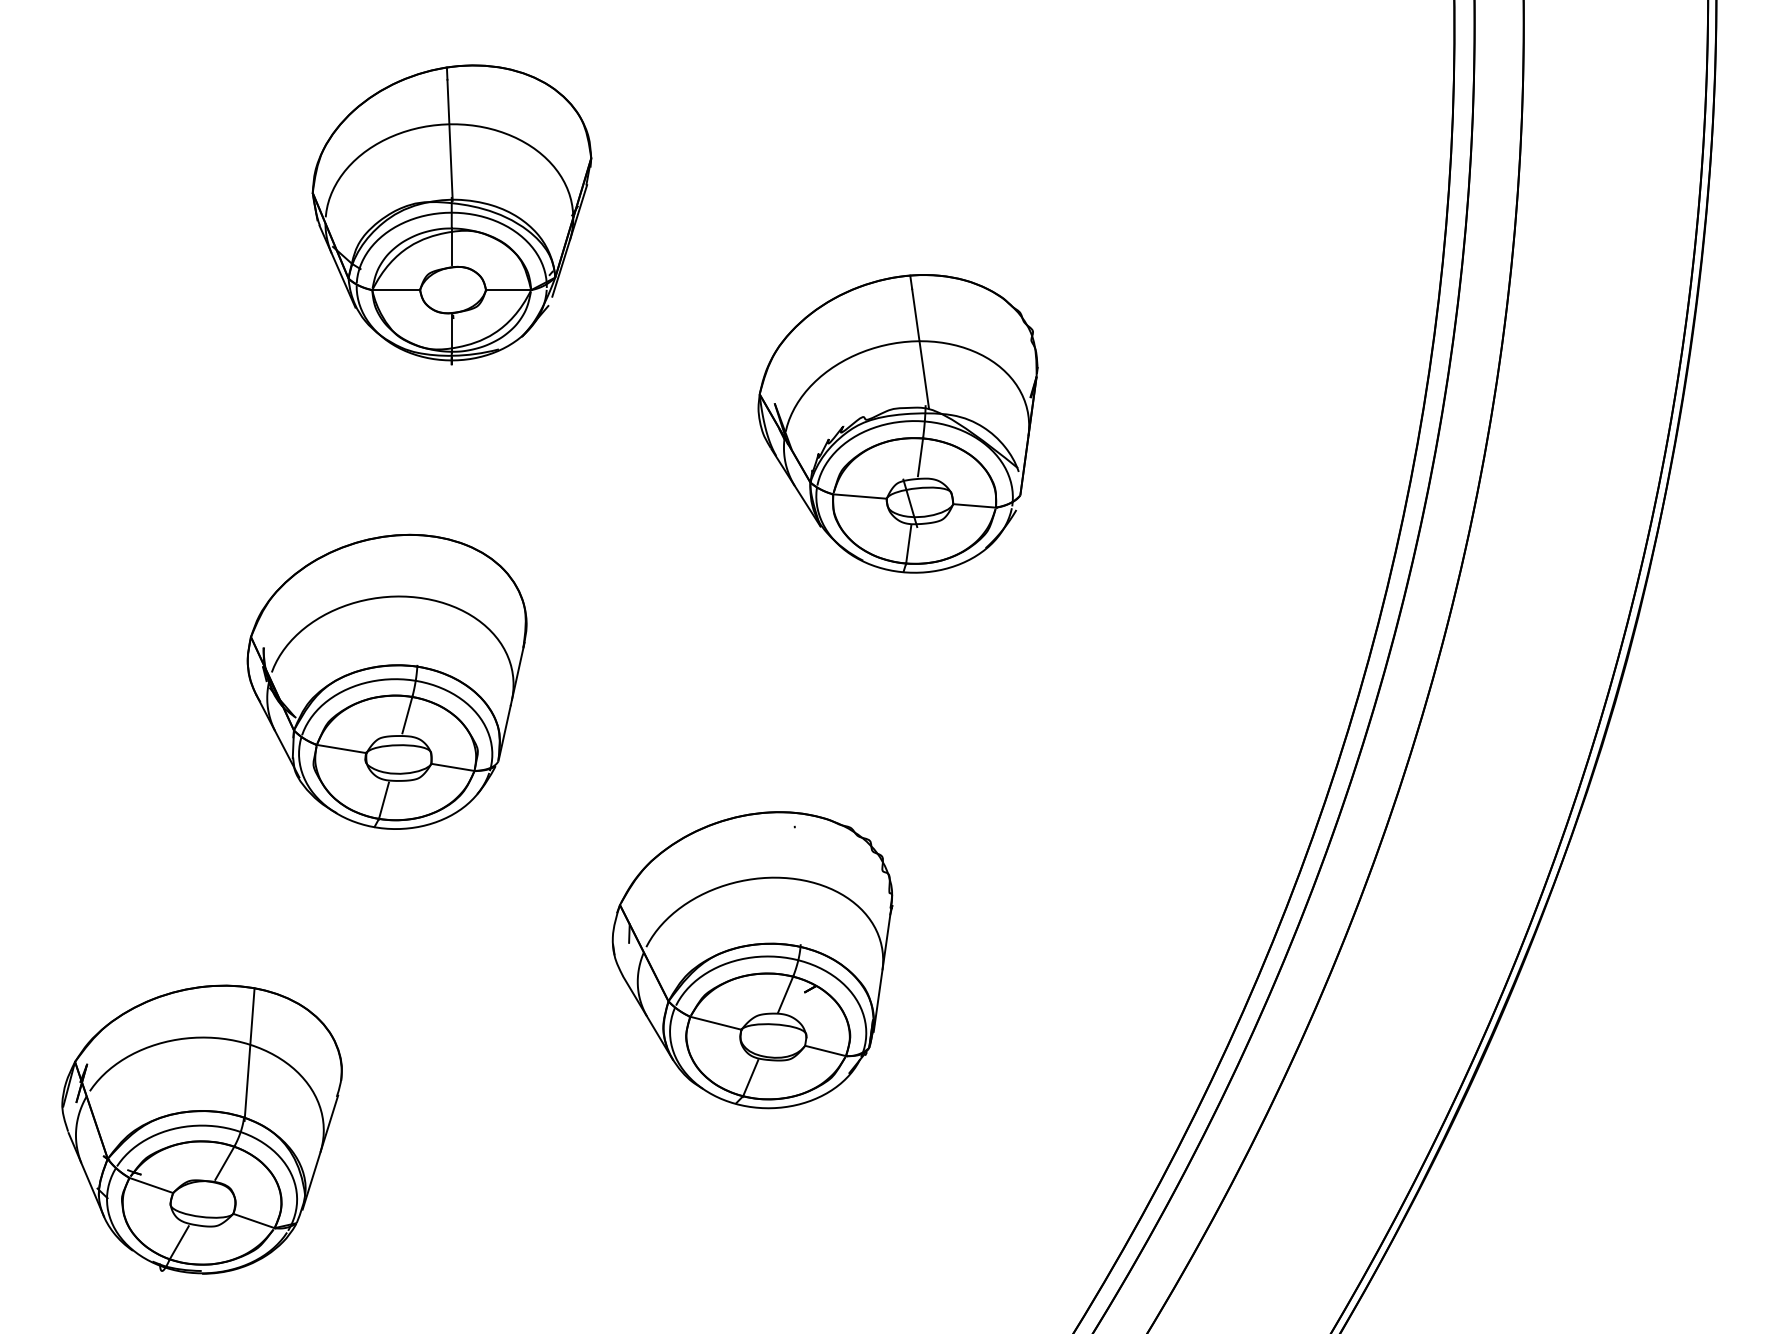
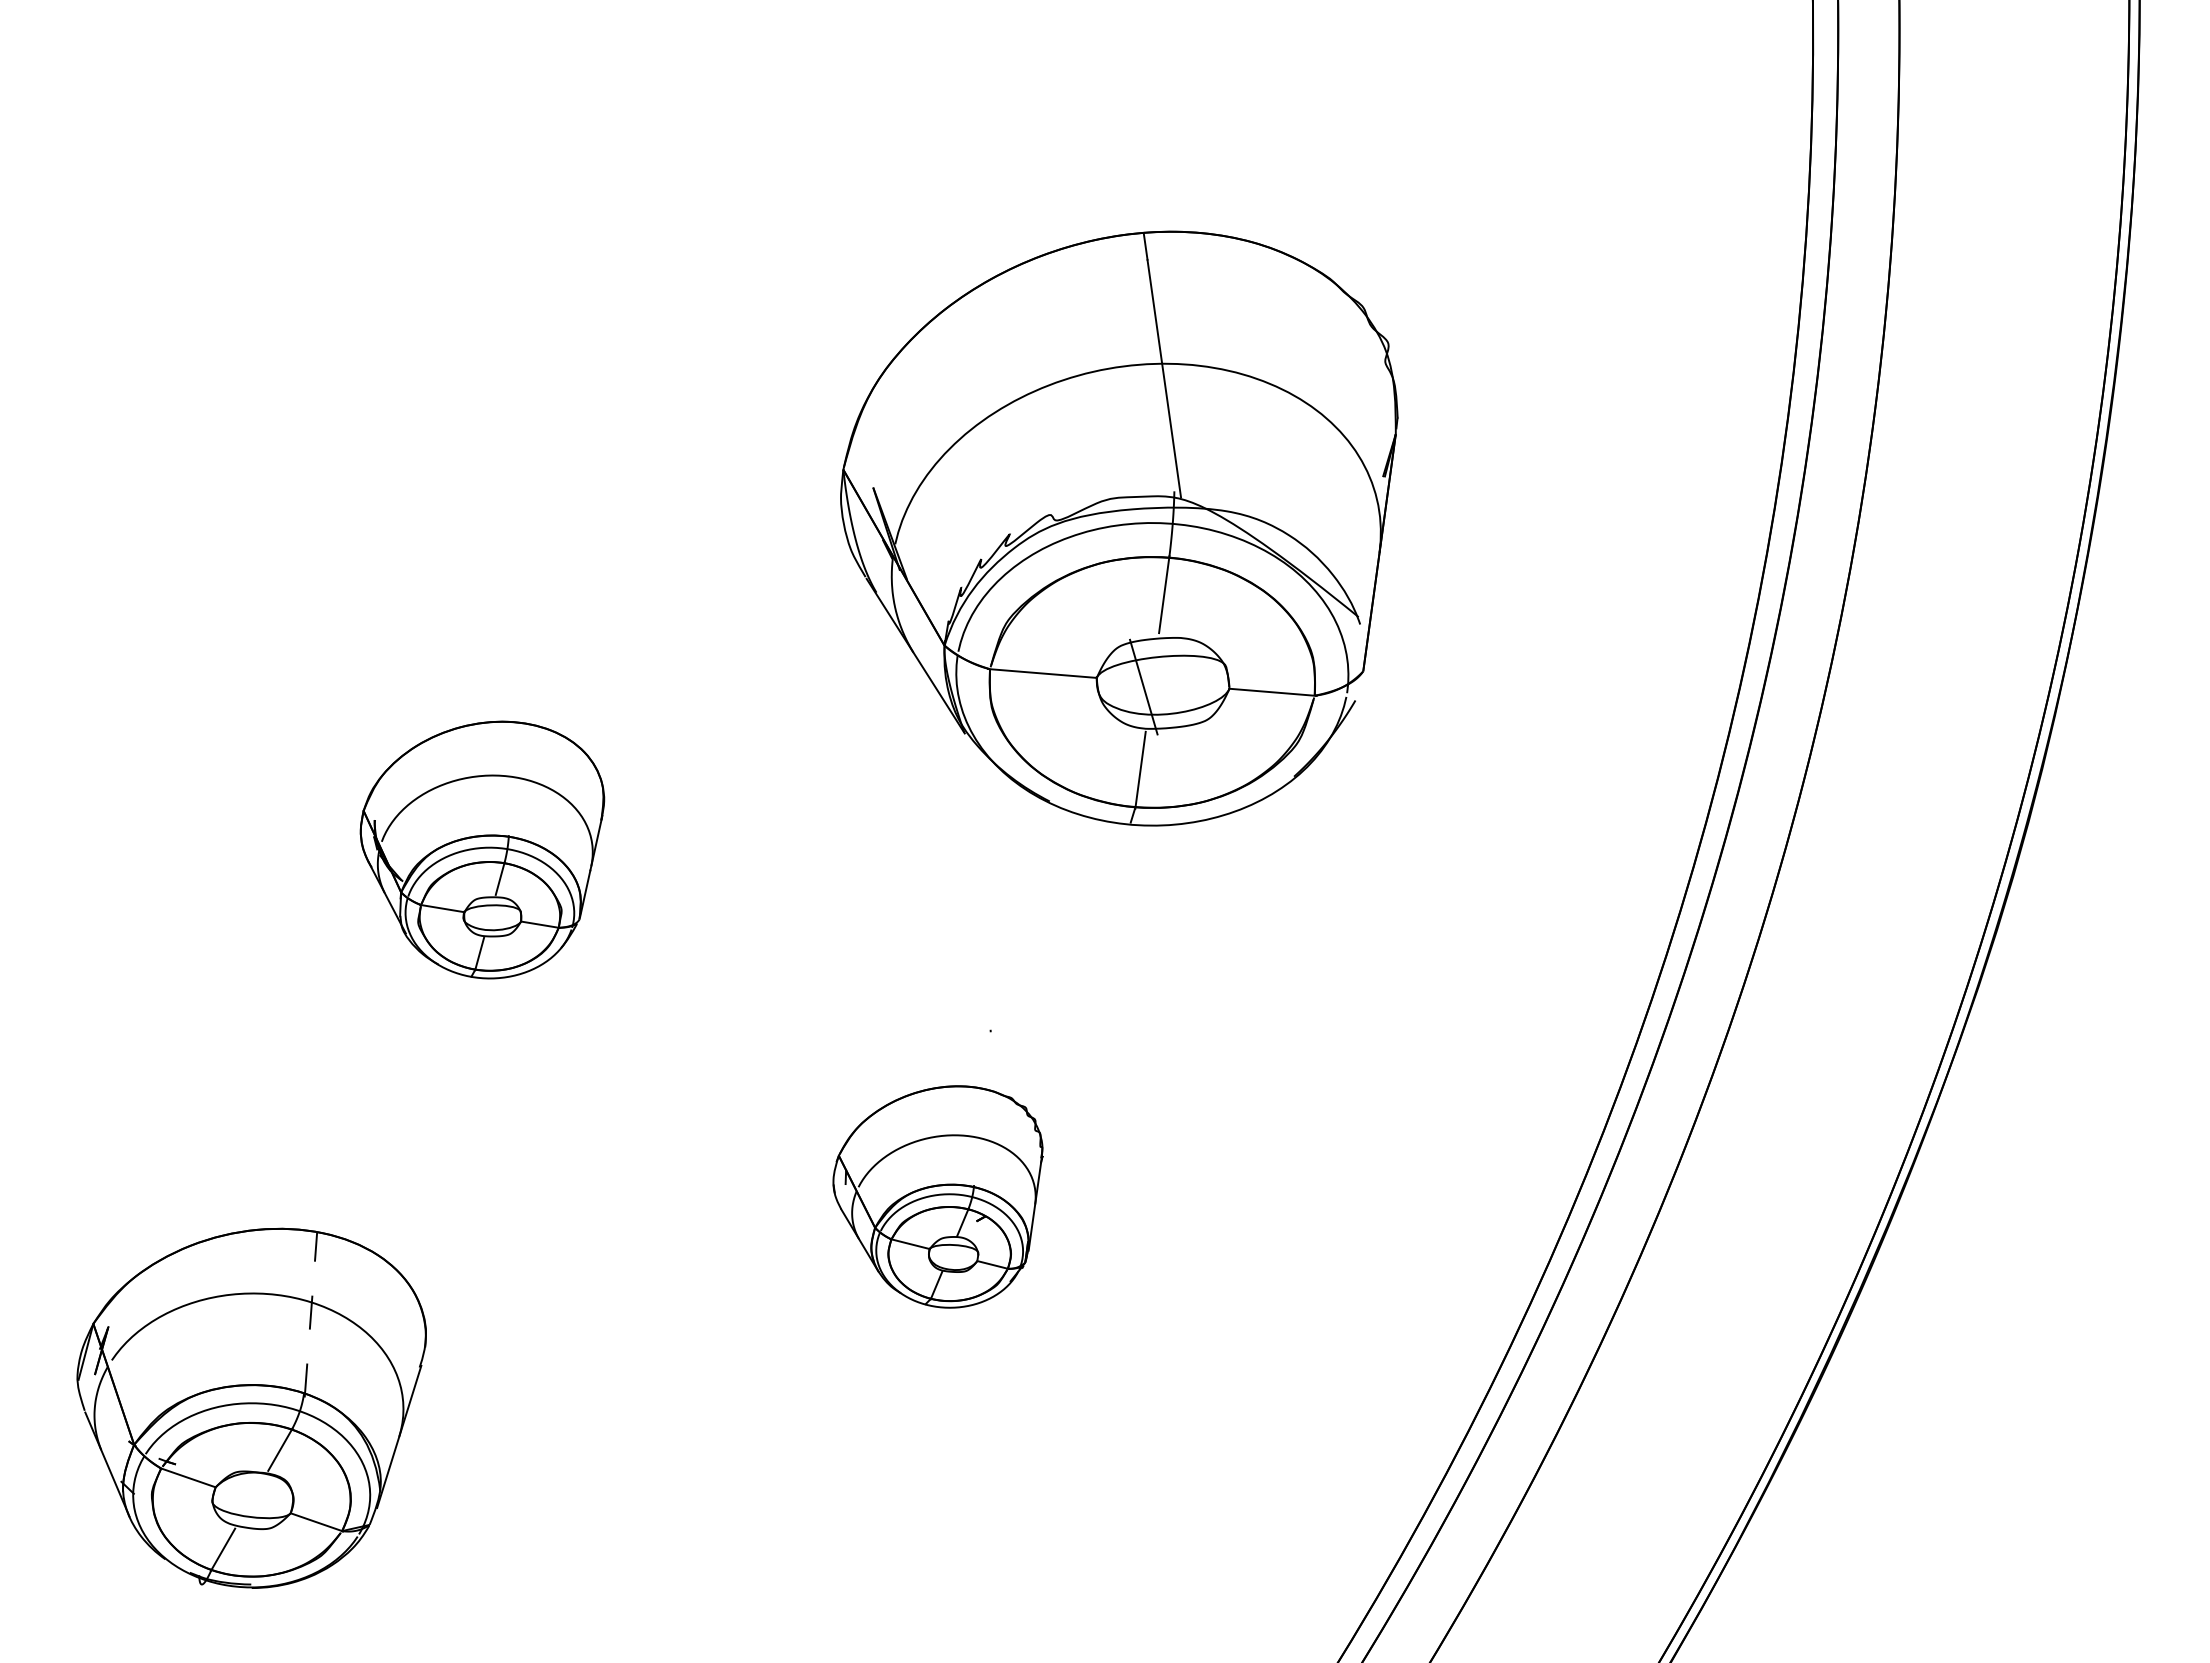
part: (451, 214) -> (562, 267), removed
part: (898, 423) -> (1119, 527), size x1.6
part: (387, 681) -> (482, 849), size x0.7
part: (752, 959) -> (937, 1196), size x0.6
line: (249, 1054) -> (310, 1314), solid -> dashed

